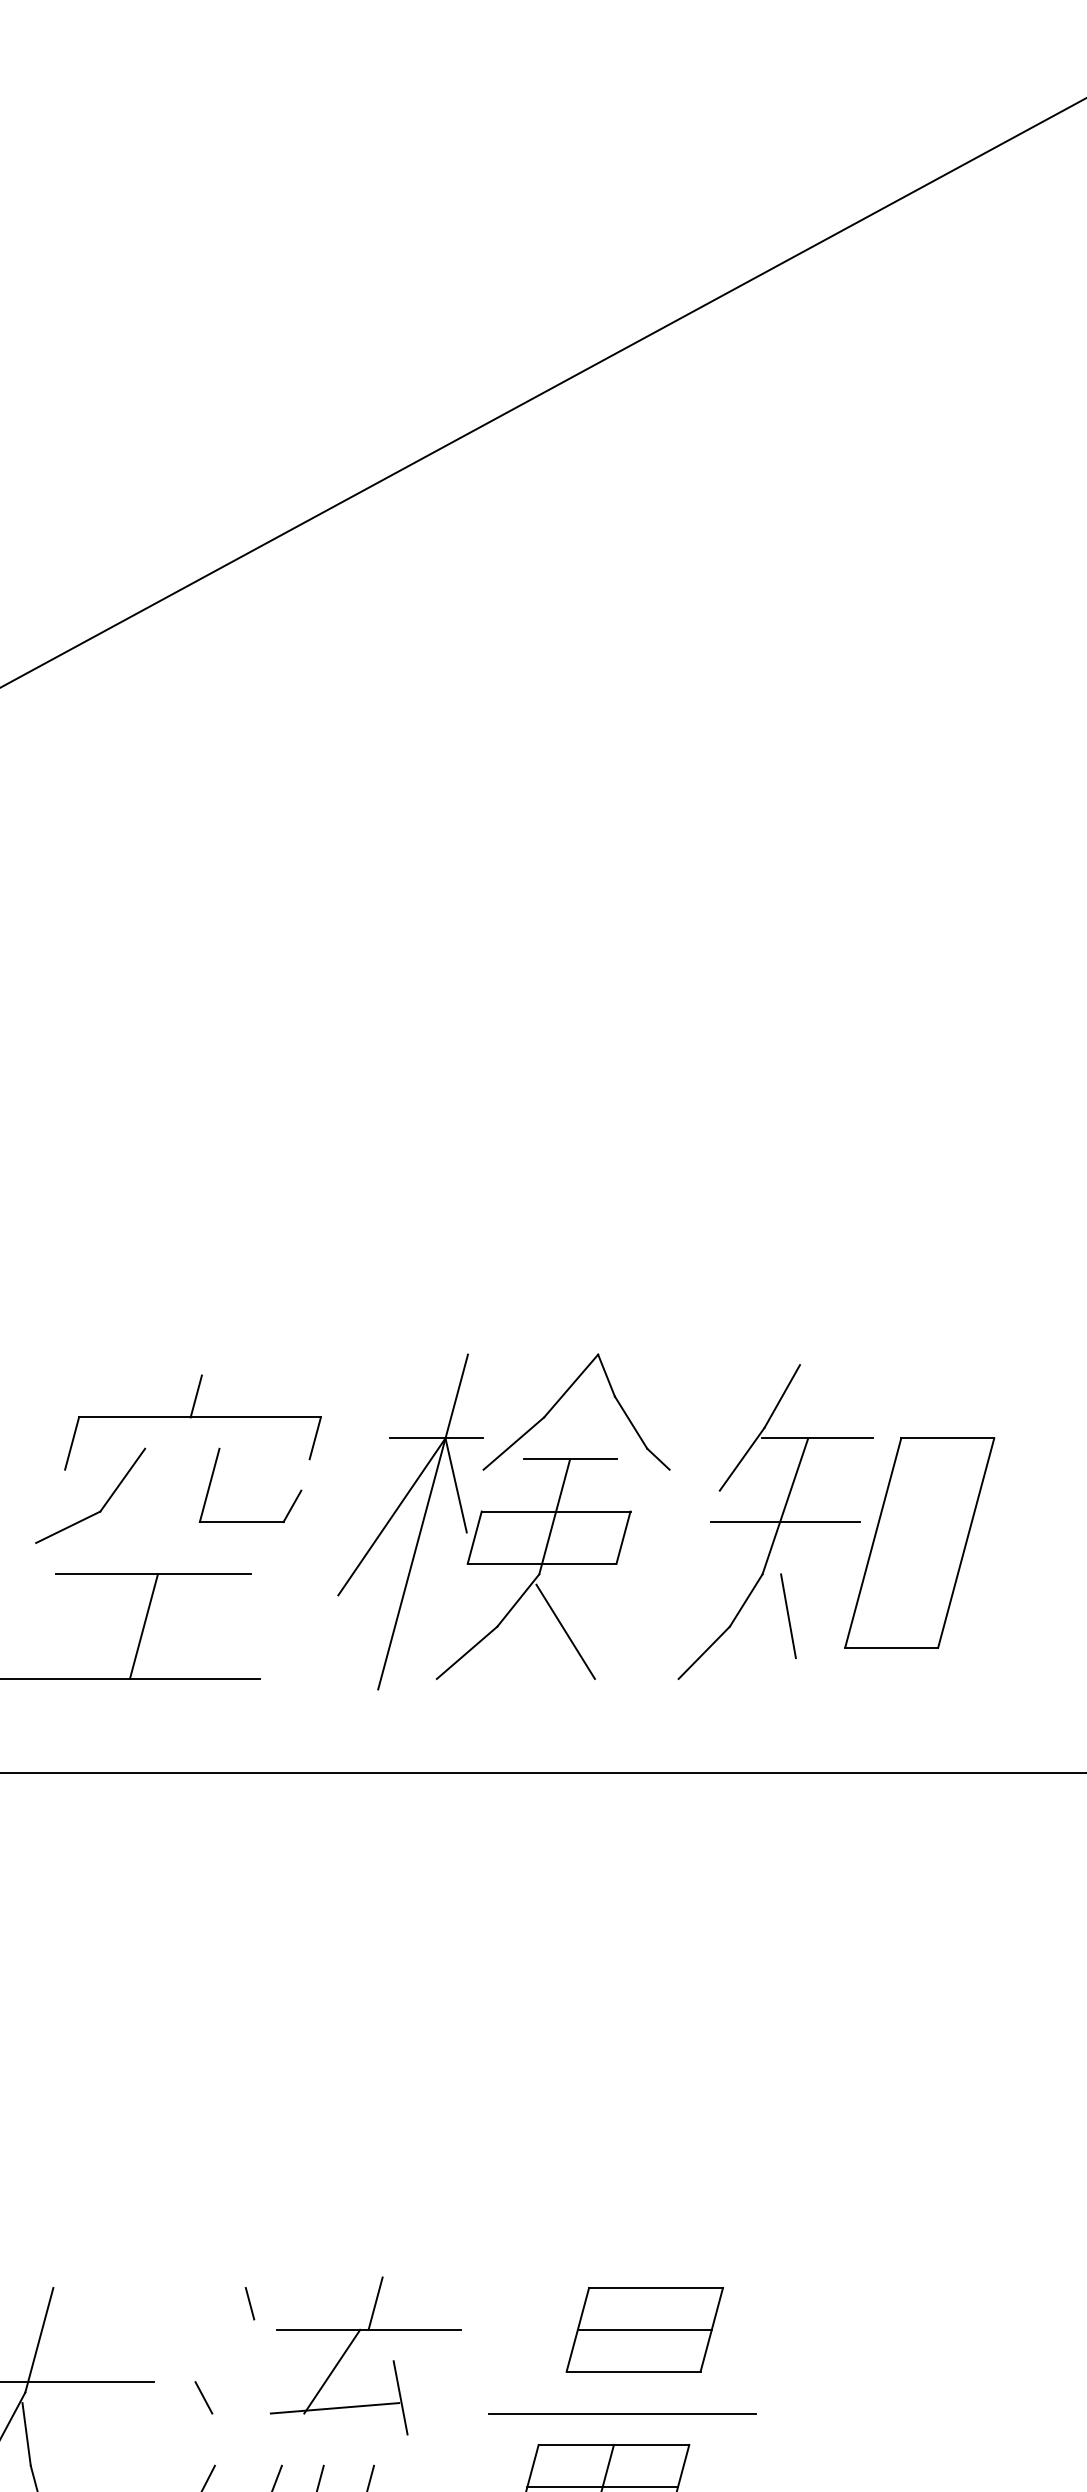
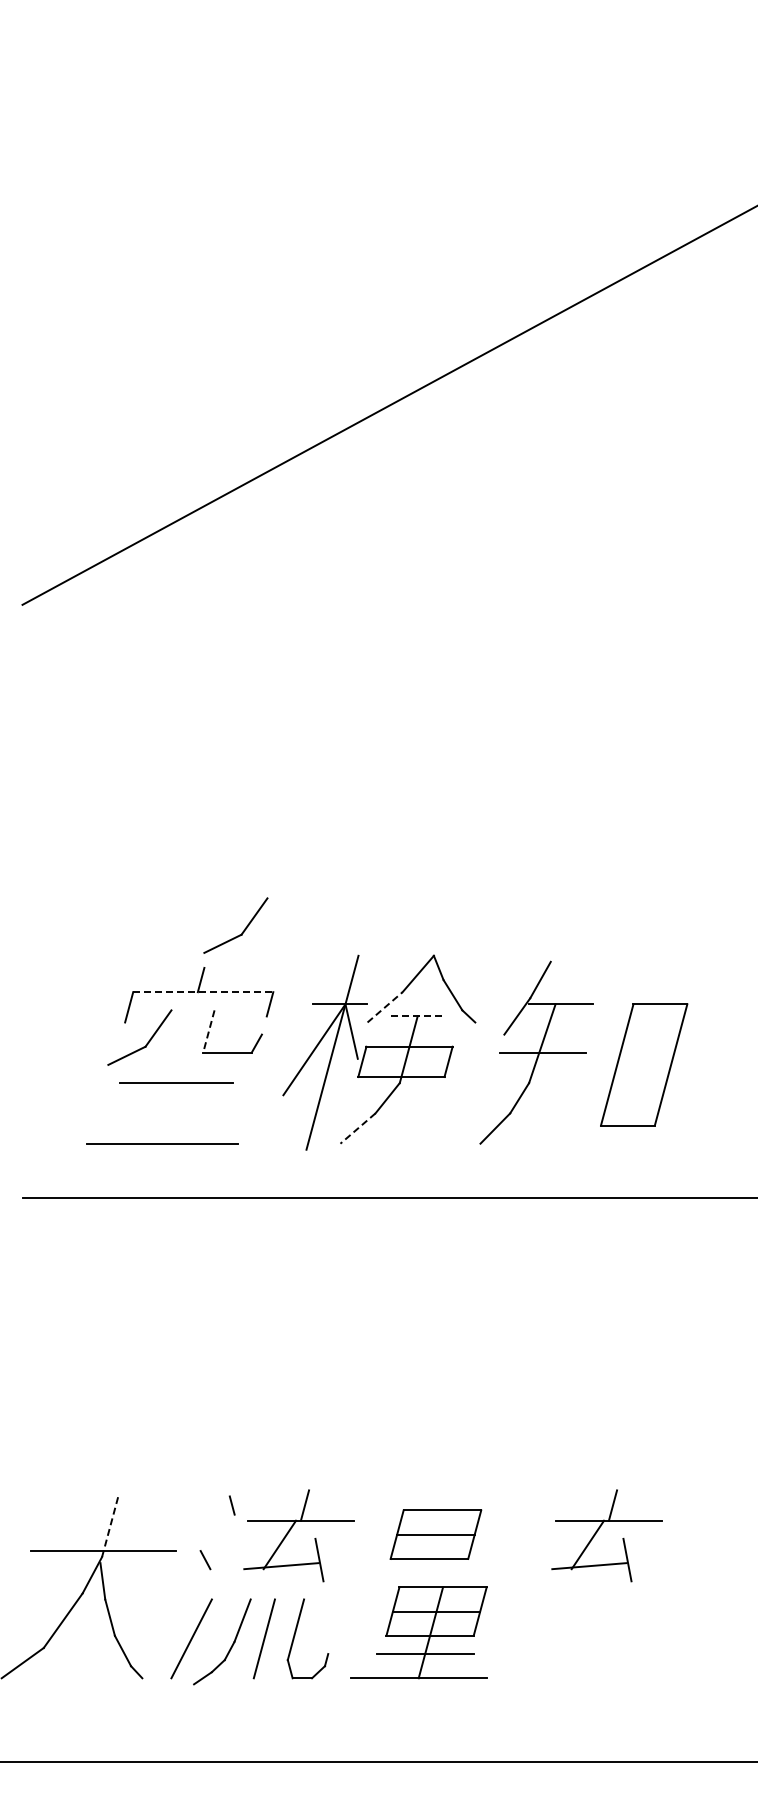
part: (267, 1312) -> (242, 931), added
line: (200, 1417) -> (203, 992), solid -> dashed
line: (514, 1443) -> (385, 1007), solid -> dashed
line: (569, 1459) -> (417, 1016), solid -> dashed
line: (209, 1485) -> (208, 1031), solid -> dashed
part: (920, 1542) -> (644, 1064), moved
line: (787, 1616) -> (543, 1107), removed
line: (143, 1626) -> (170, 1113), removed
line: (566, 1632) -> (415, 1116), removed
line: (466, 1652) -> (357, 1128), solid -> dashed
part: (644, 2329) -> (435, 1534), moved
line: (39, 2339) -> (110, 1526), solid -> dashed
part: (884, 2345) -> (599, 1529), added
line: (621, 2414) -> (447, 1569), removed

